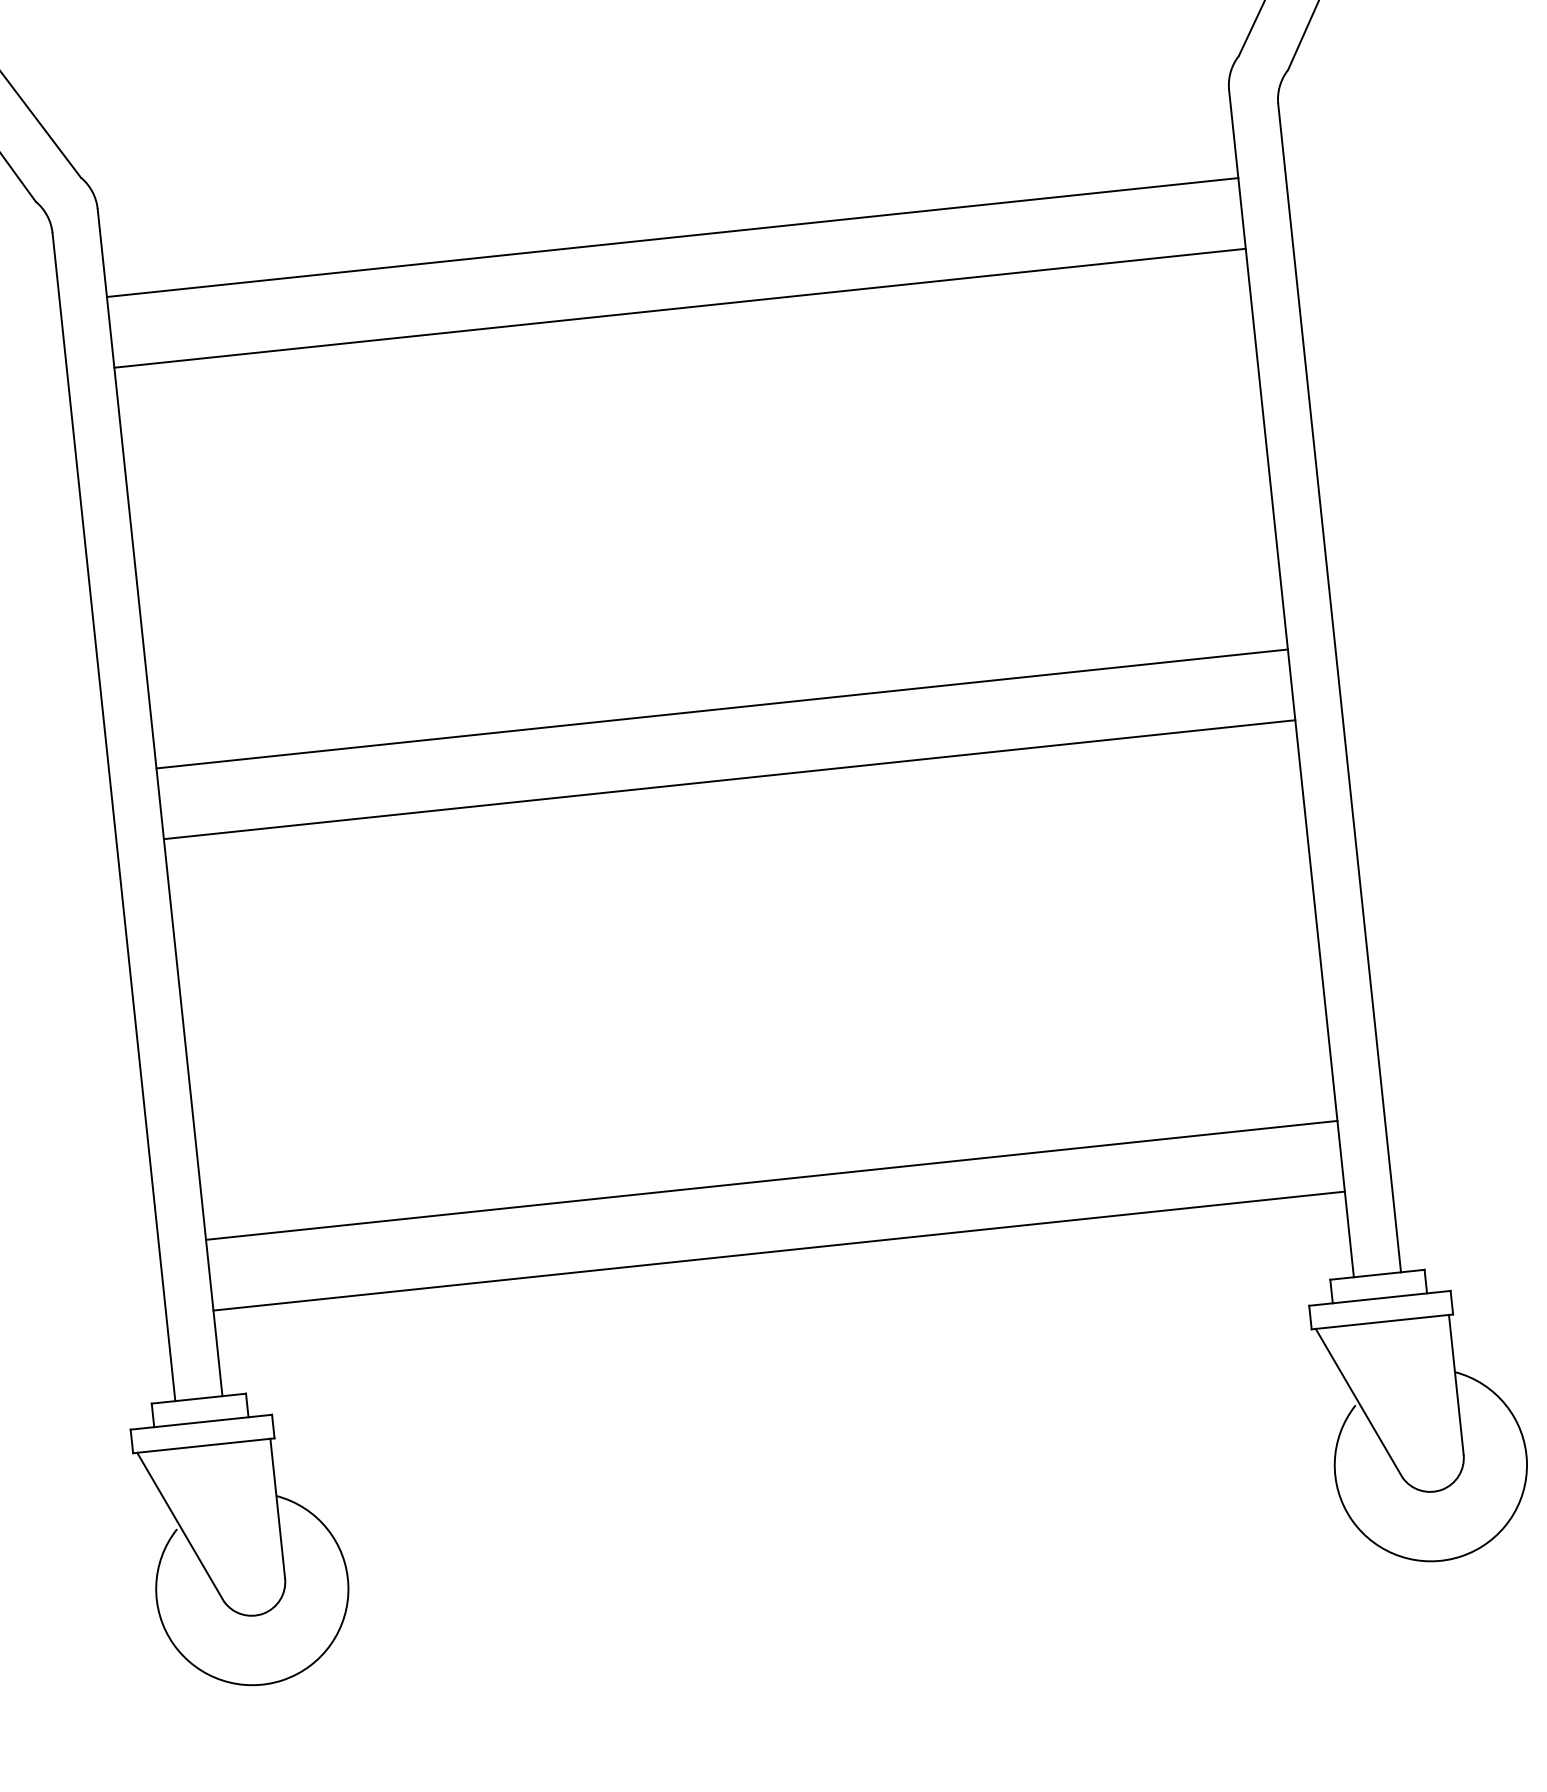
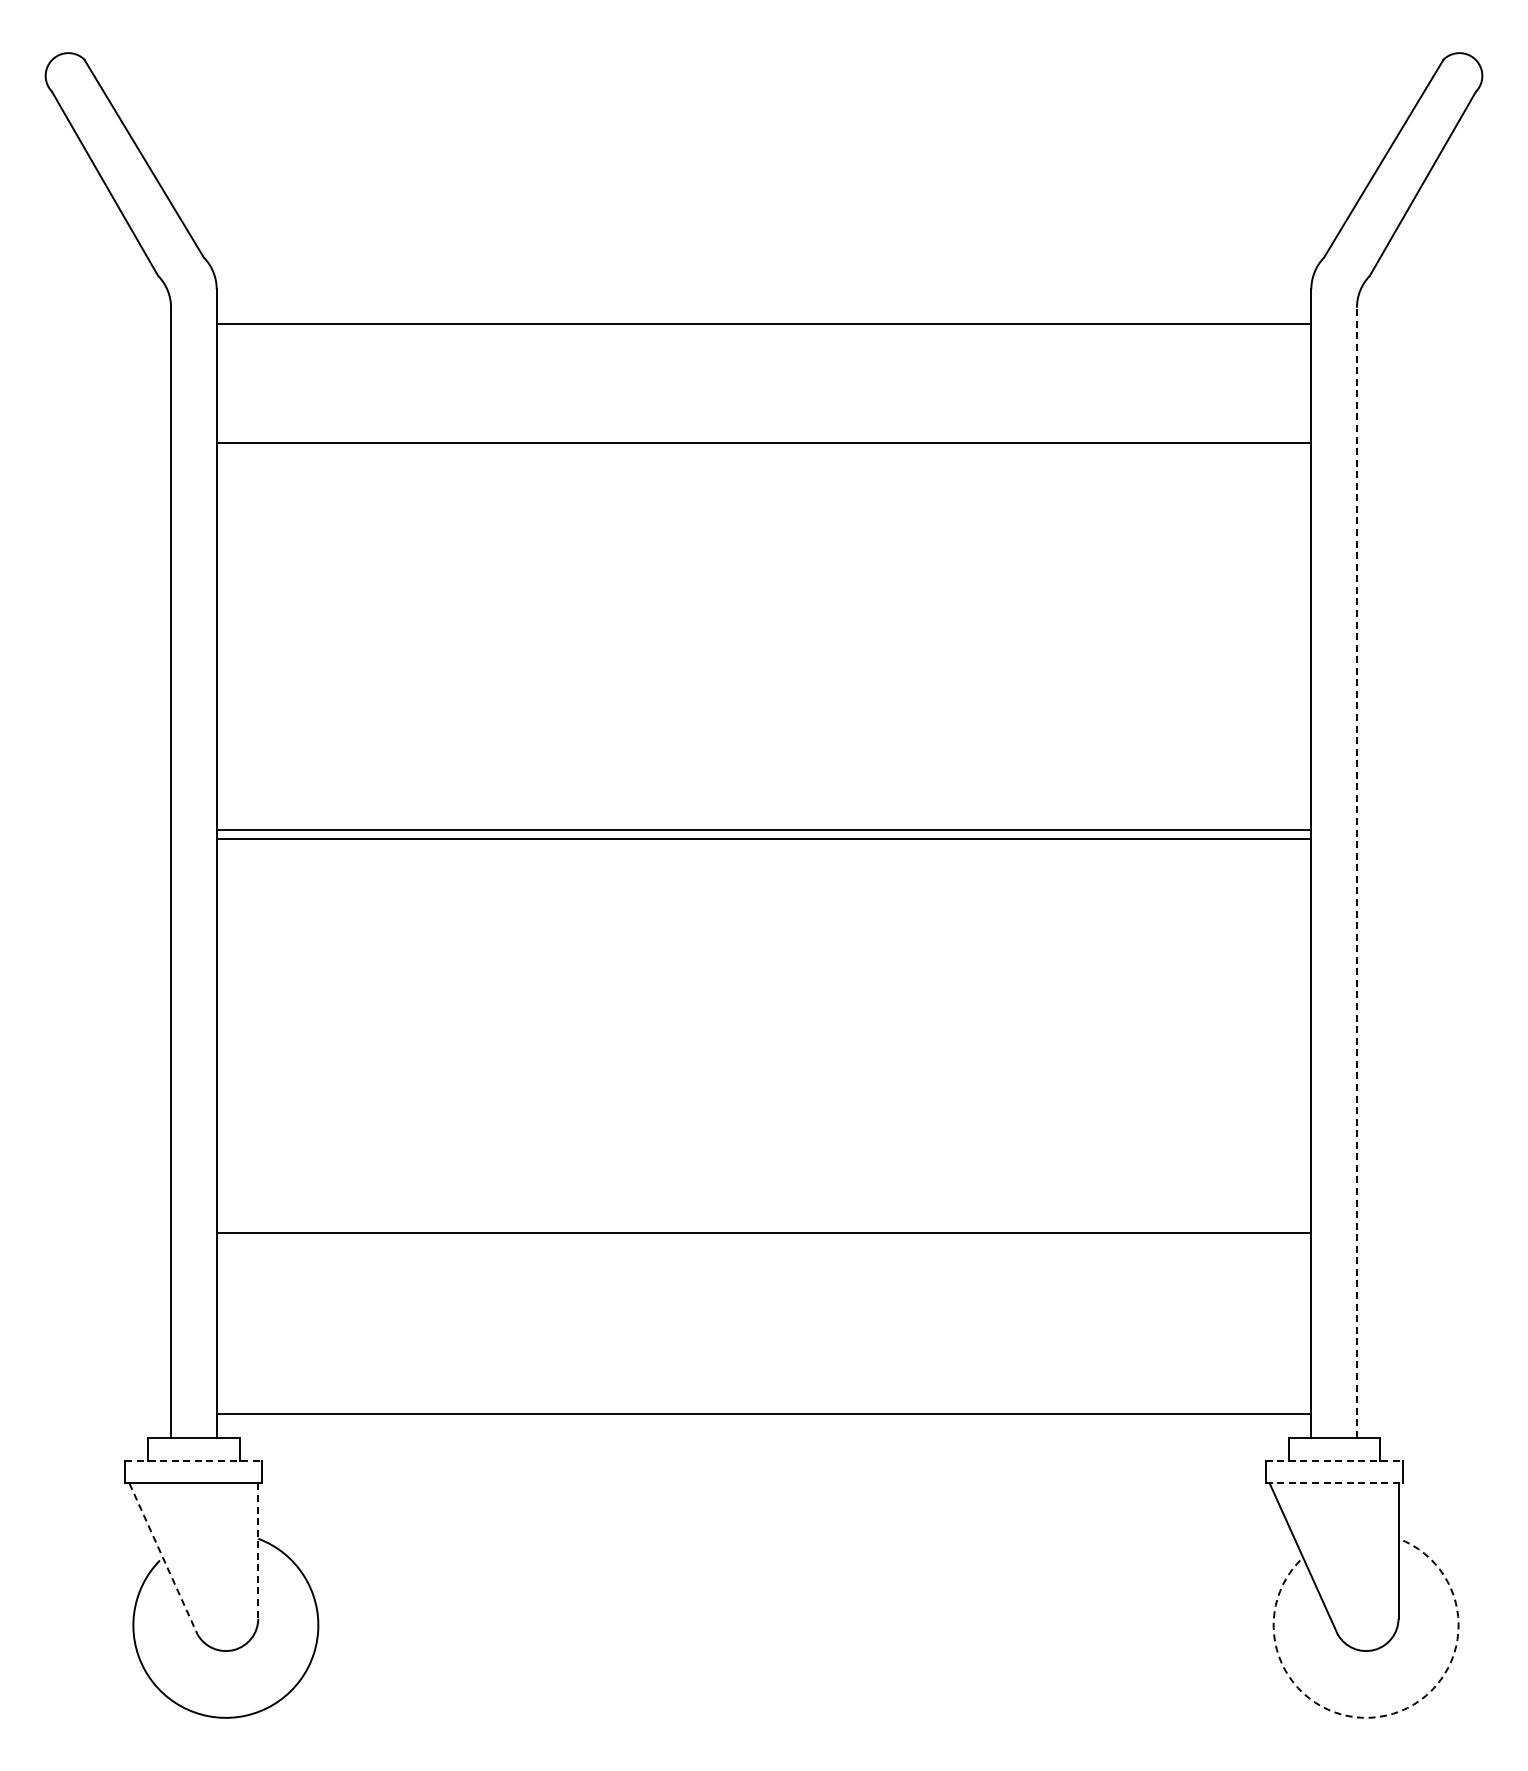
line: (672, 237) -> (763, 324), moved
line: (1339, 688) -> (1356, 872), solid -> dashed
line: (729, 779) -> (763, 838), moved
line: (771, 1180) -> (763, 1232), moved
line: (778, 1250) -> (763, 1413), moved
line: (1380, 1298) -> (1334, 1460), solid -> dashed
line: (1382, 1322) -> (1334, 1483), solid -> dashed
line: (201, 1422) -> (194, 1460), solid -> dashed
line: (278, 1509) -> (258, 1551), solid -> dashed
line: (180, 1526) -> (163, 1558), solid -> dashed
arc: (1461, 1556) -> (1386, 1715), solid -> dashed

